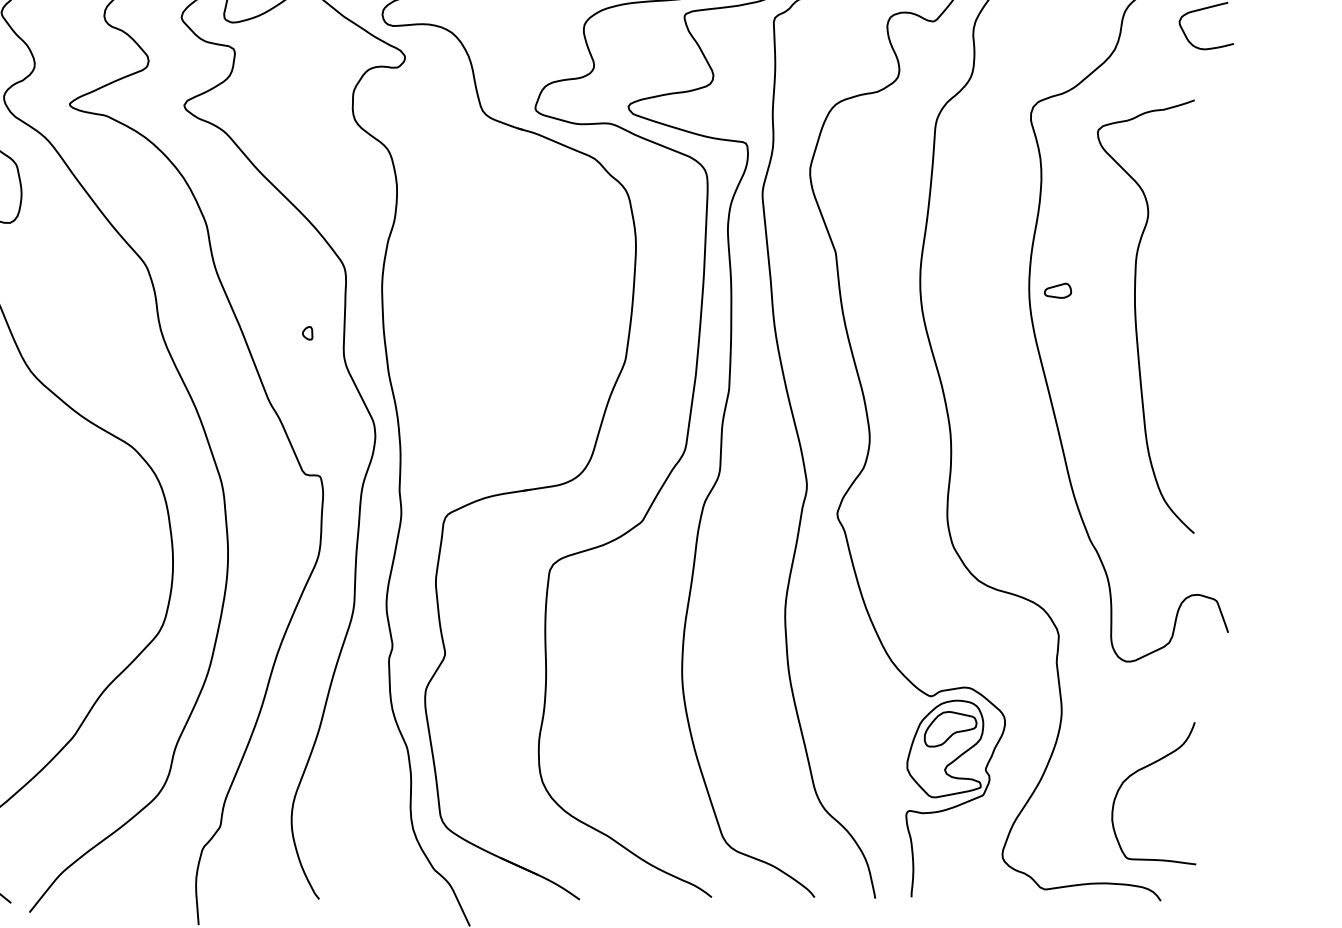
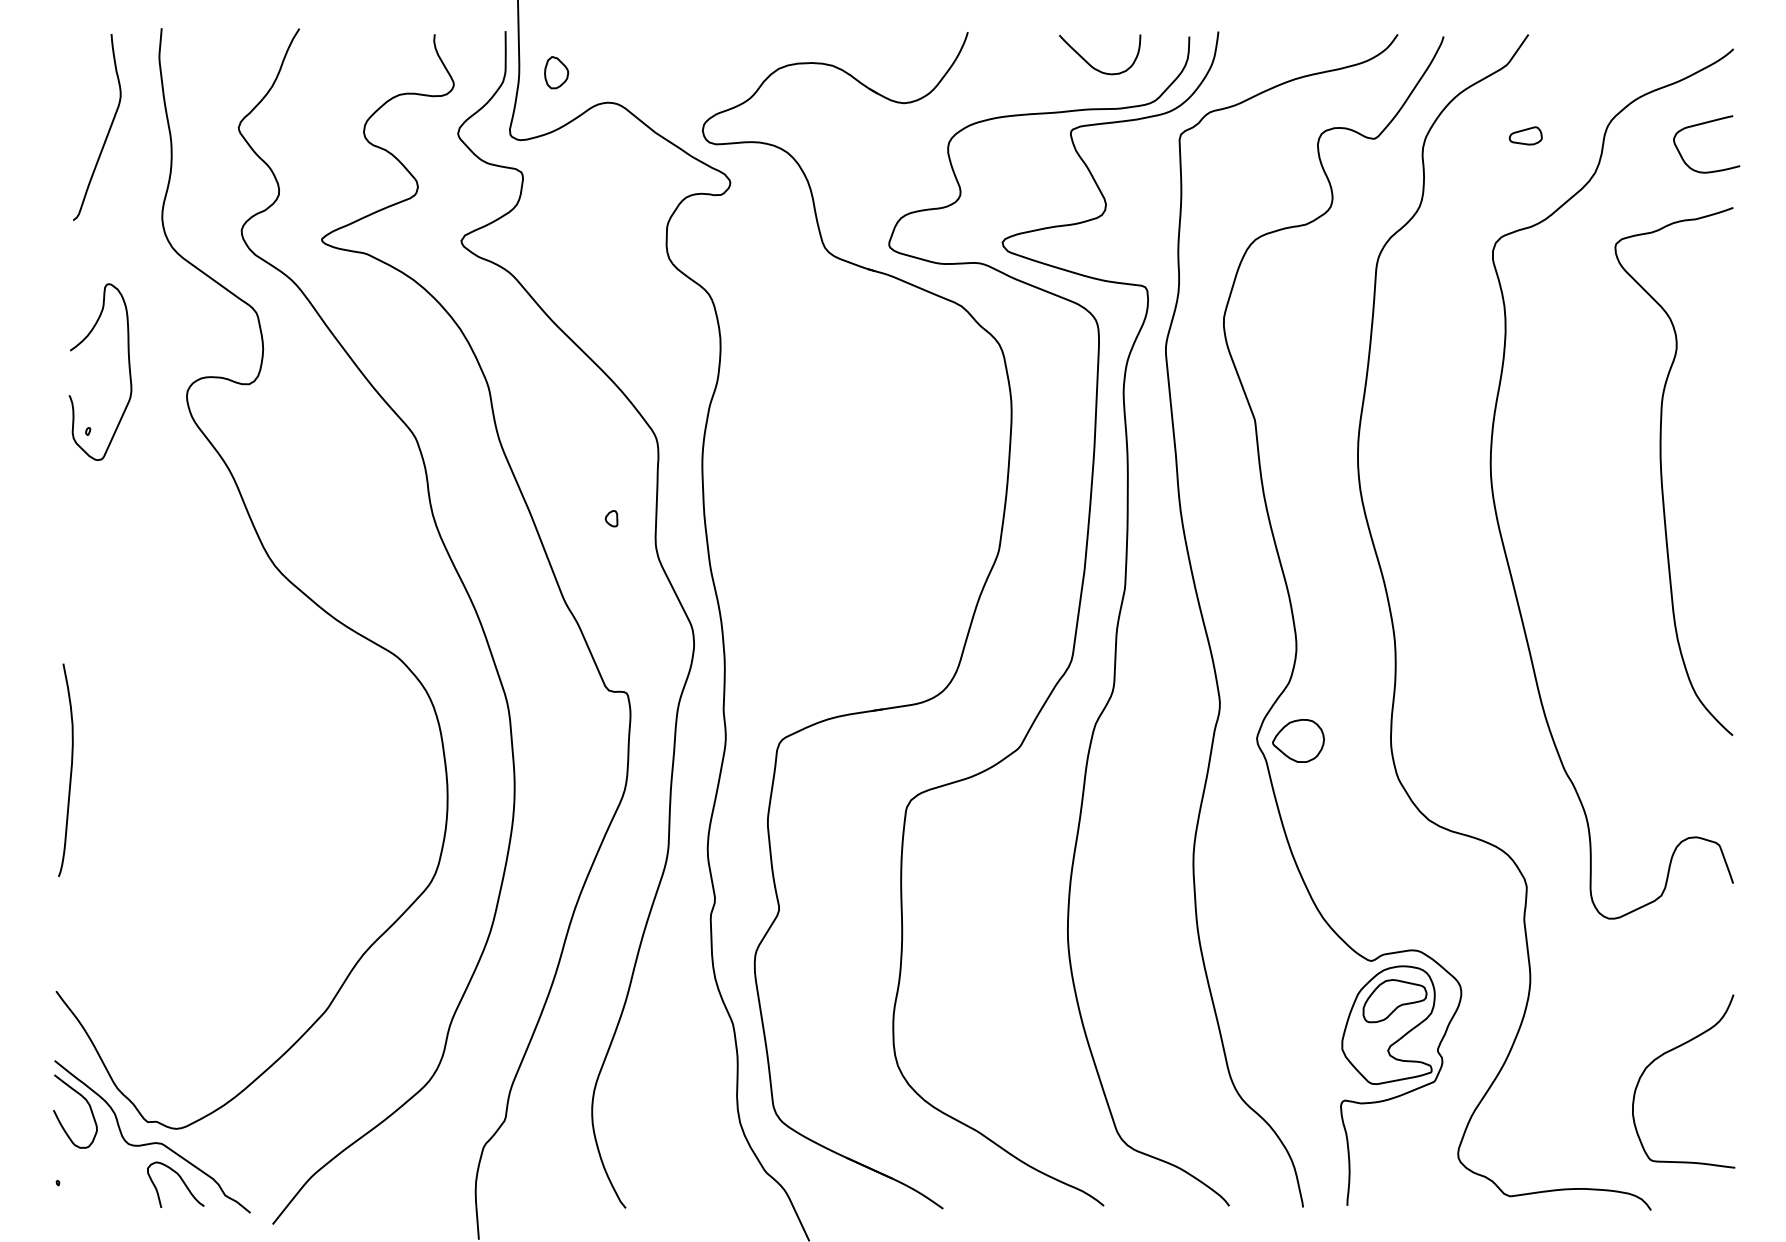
part: (1057, 290) -> (1525, 135), moved
curve: (1136, 317) -> (1662, 472), moved
part: (871, 515) -> (1298, 740), added
curve: (1143, 768) -> (1671, 1051), moved

